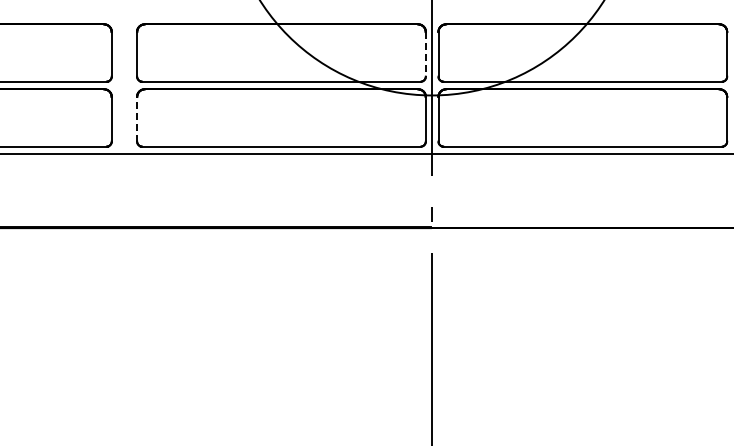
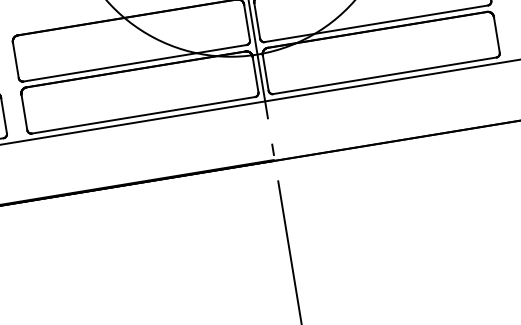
line: (425, 54) -> (246, 22), dashed -> solid
line: (137, 118) -> (24, 111), dashed -> solid

